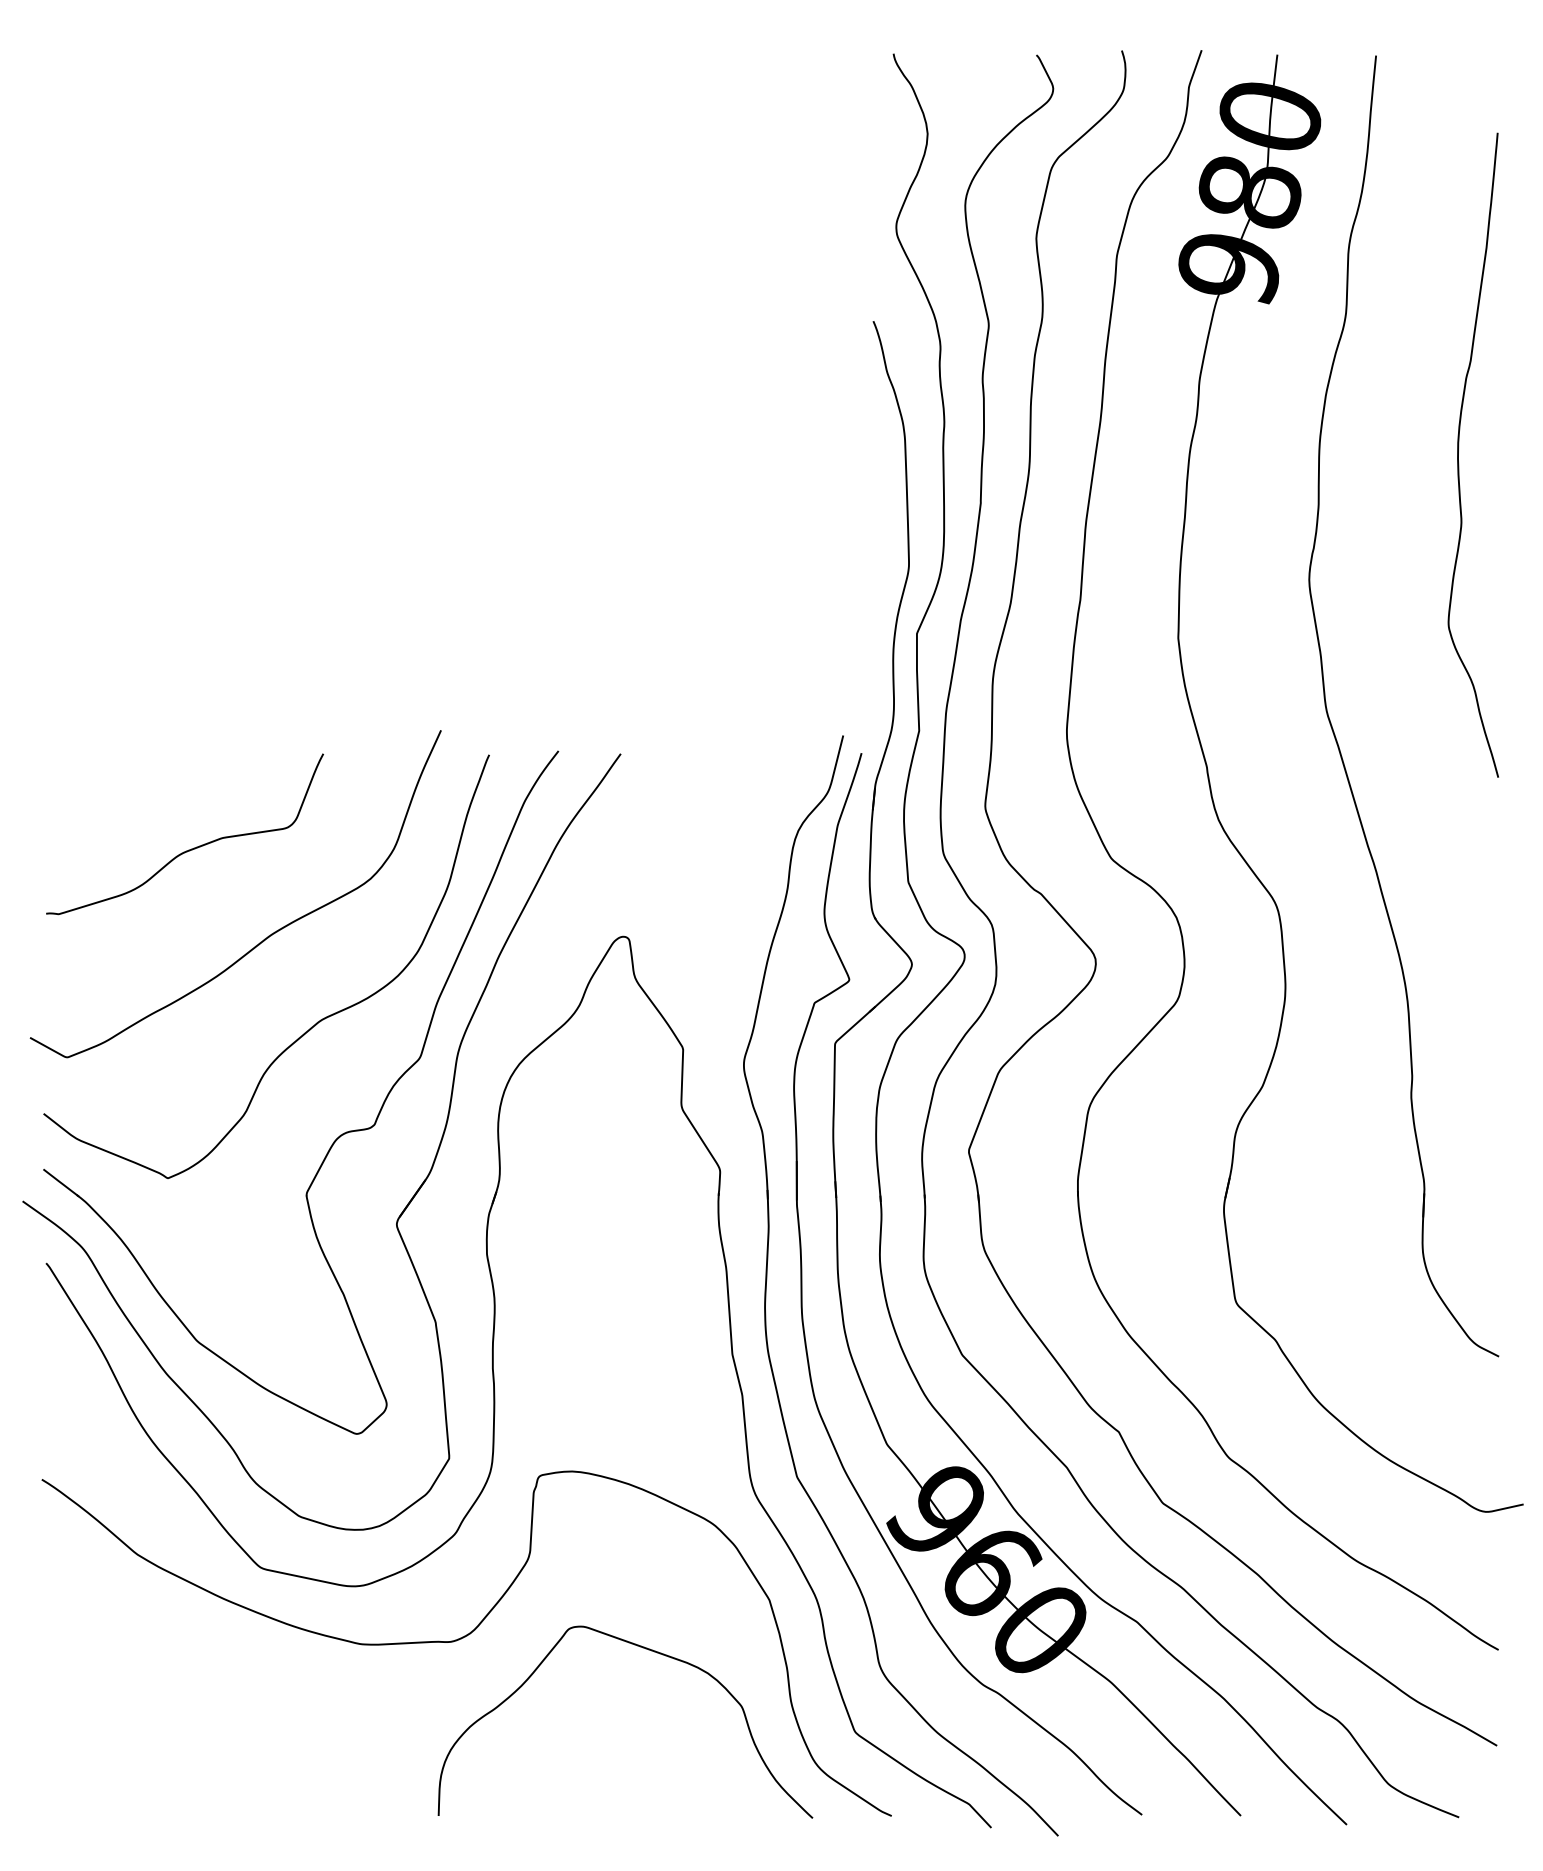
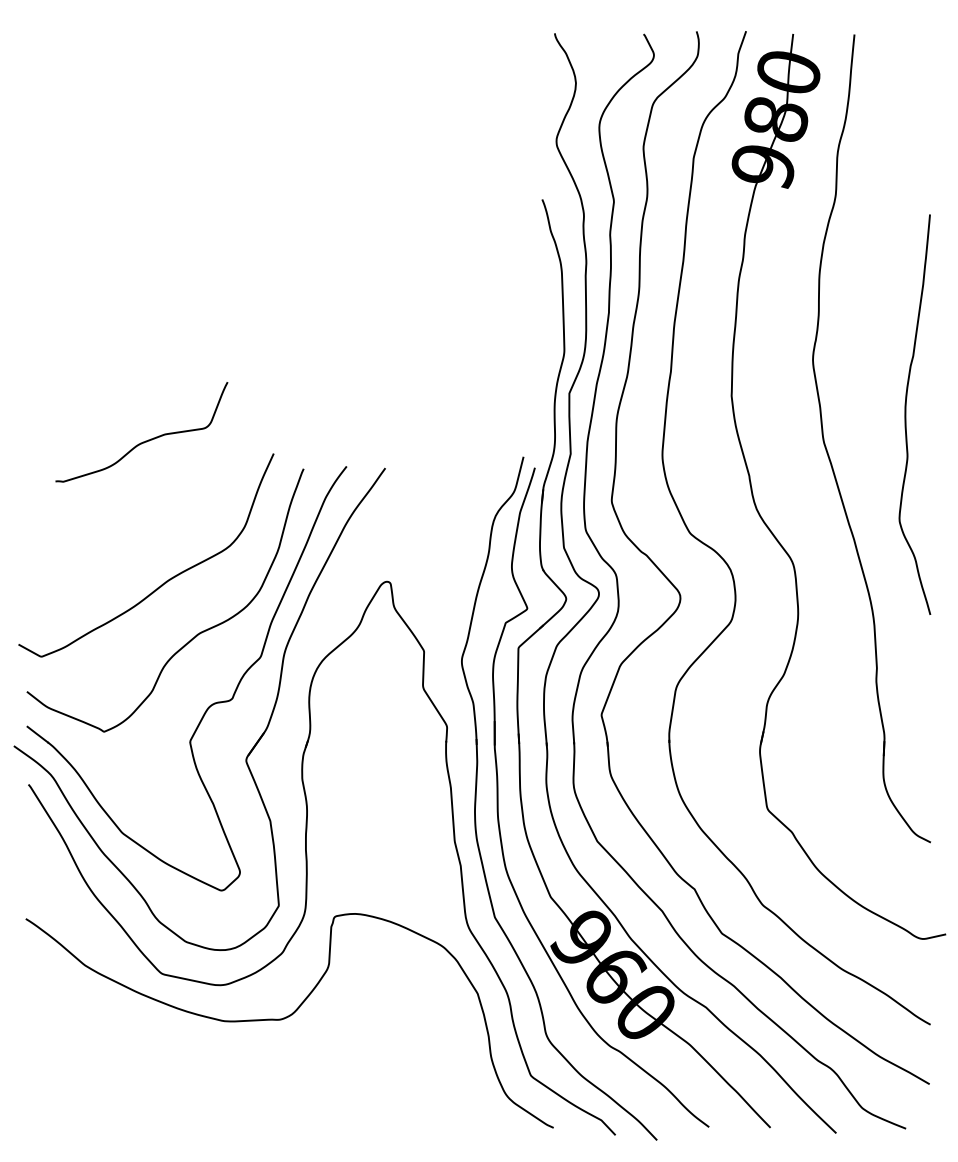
curve: (1459, 454) -> (906, 414), moved
curve: (191, 847) -> (145, 440), moved
curve: (648, 1651) -> (402, 1025), removed

